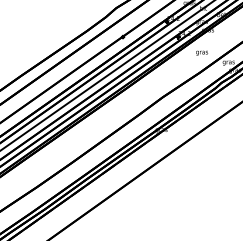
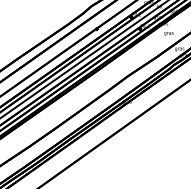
text: (202, 52) -> (169, 33), moved

